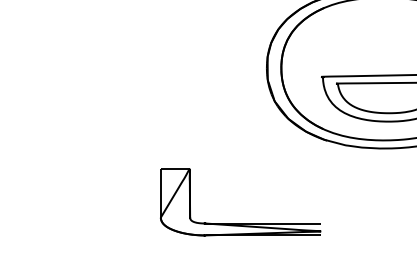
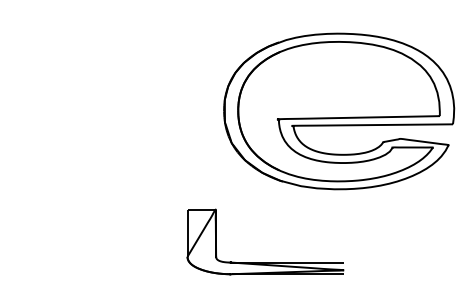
part: (240, 223) -> (265, 262), moved

